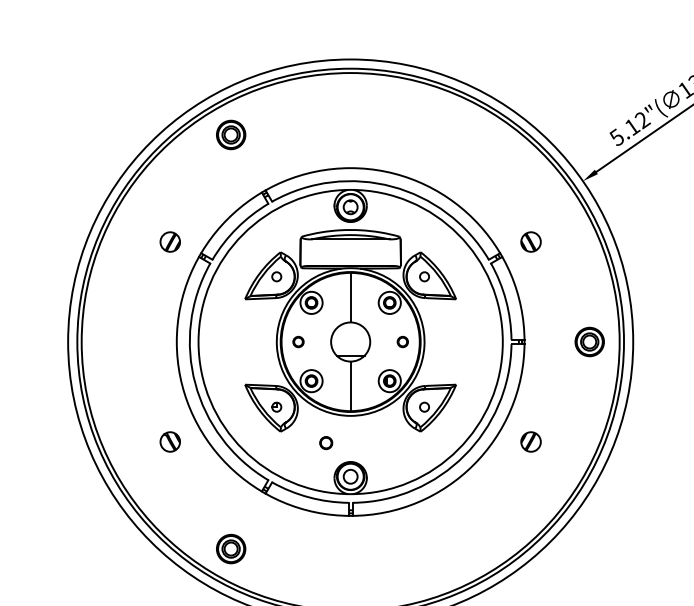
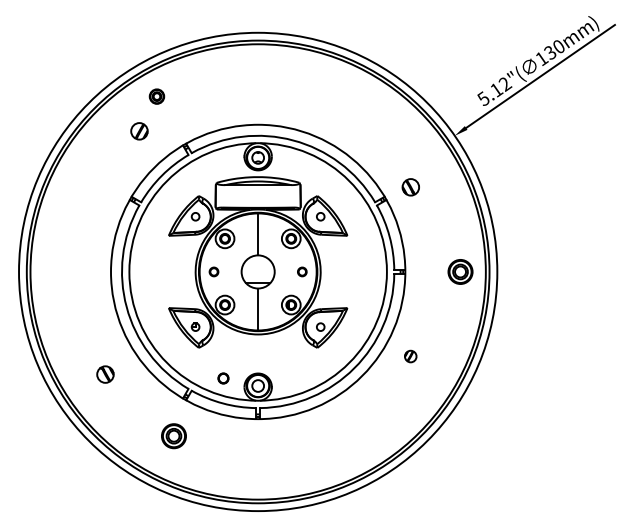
part: (230, 134) -> (156, 96), size x0.6
part: (170, 242) -> (139, 131), moved
part: (170, 441) -> (105, 374), moved
part: (530, 441) -> (410, 356), size x0.7
circle: (326, 443) -> (223, 378), moved
part: (230, 549) -> (173, 436), moved

